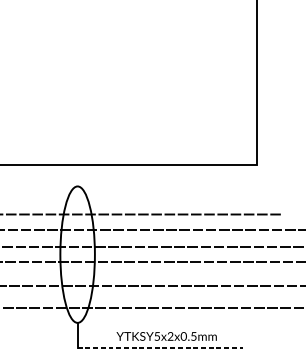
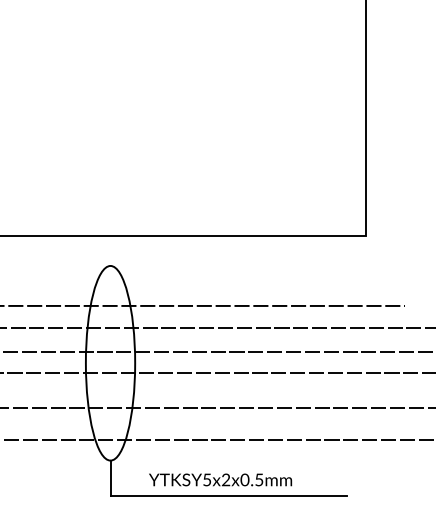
text: (166, 336) -> (220, 479), moved
line: (161, 347) -> (229, 495), dashed -> solid

